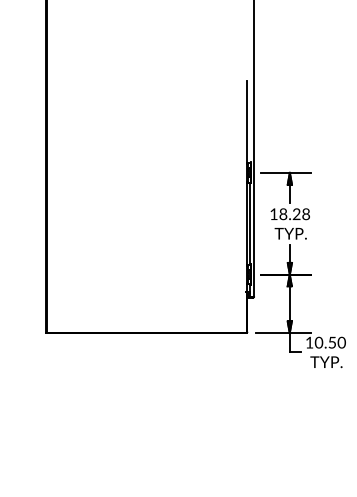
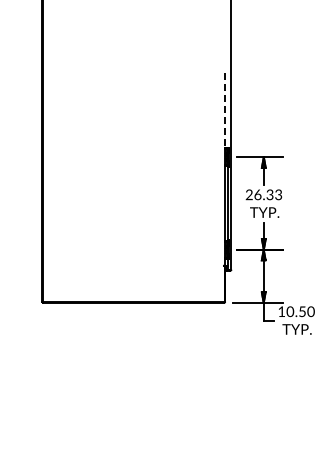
line: (247, 122) -> (225, 111), solid -> dashed
text: (289, 213) -> (263, 194), 18.28 -> 26.33

